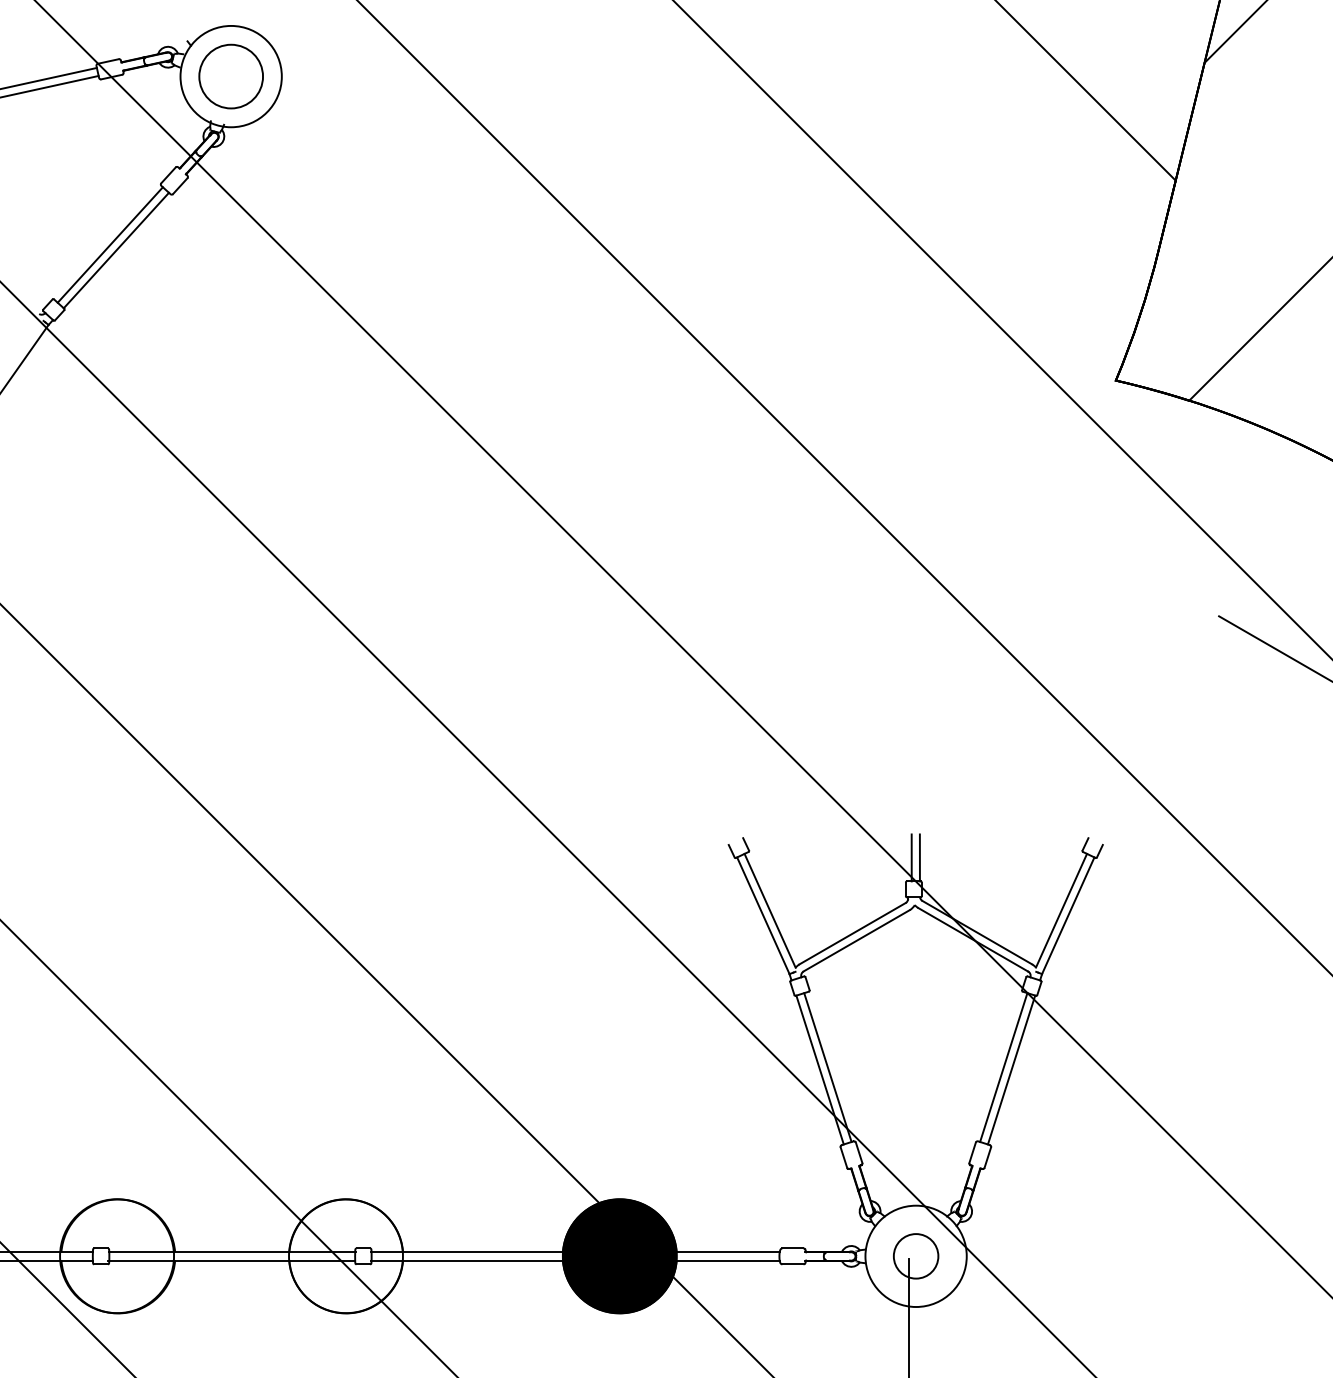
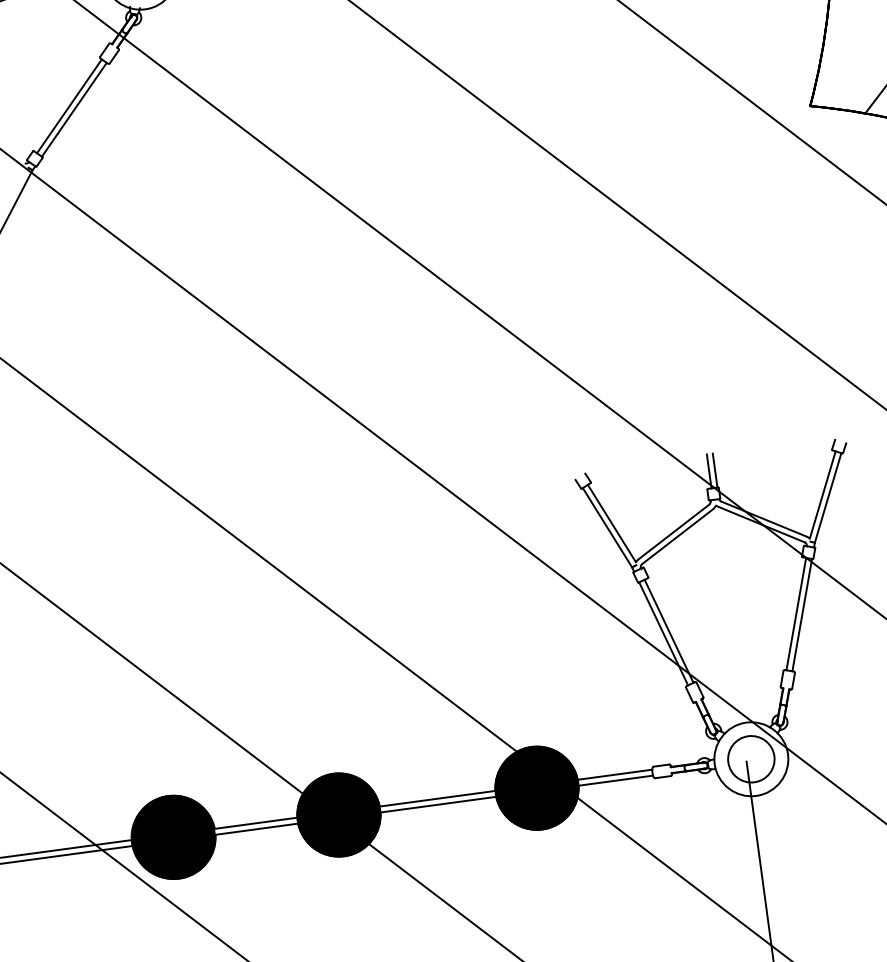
fill: (117, 1256) -> (173, 837), added
fill: (345, 1256) -> (338, 815), added
circle: (915, 1256) -> (750, 759), size x1.43

